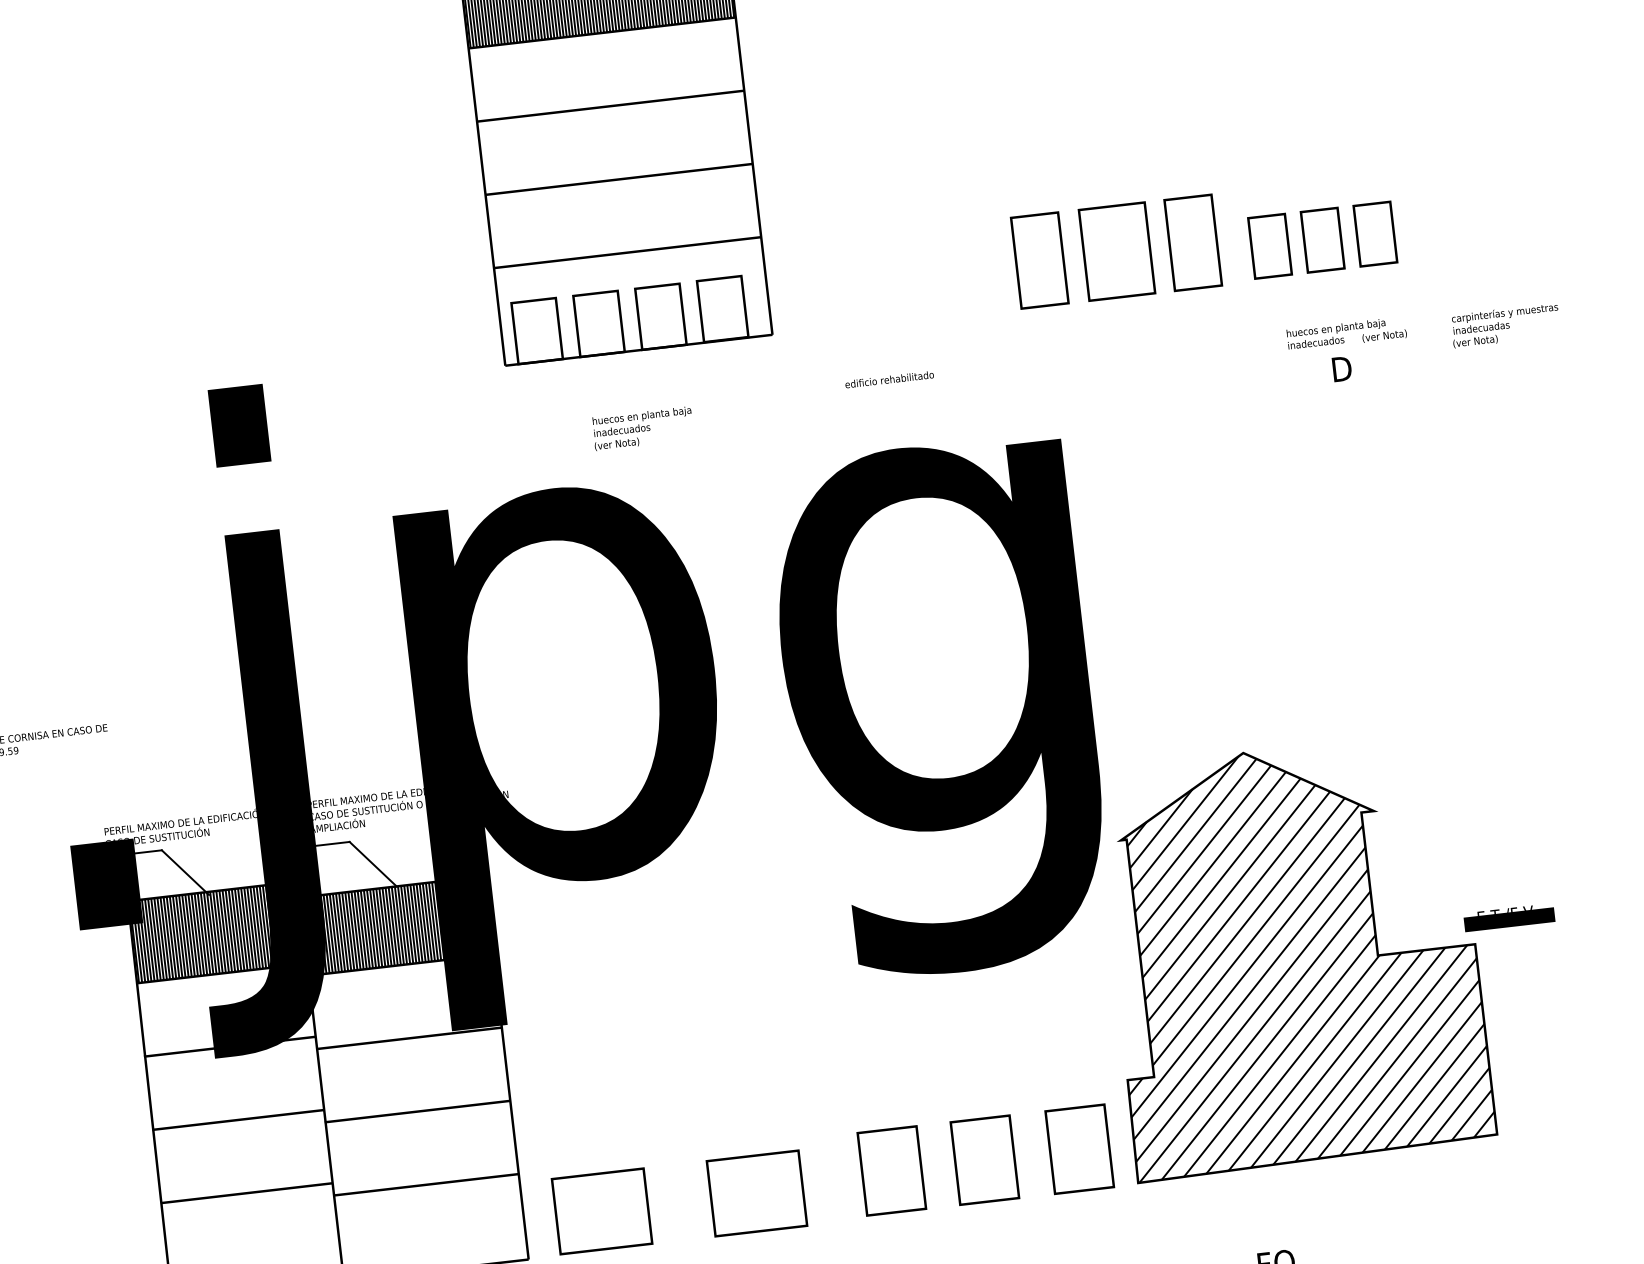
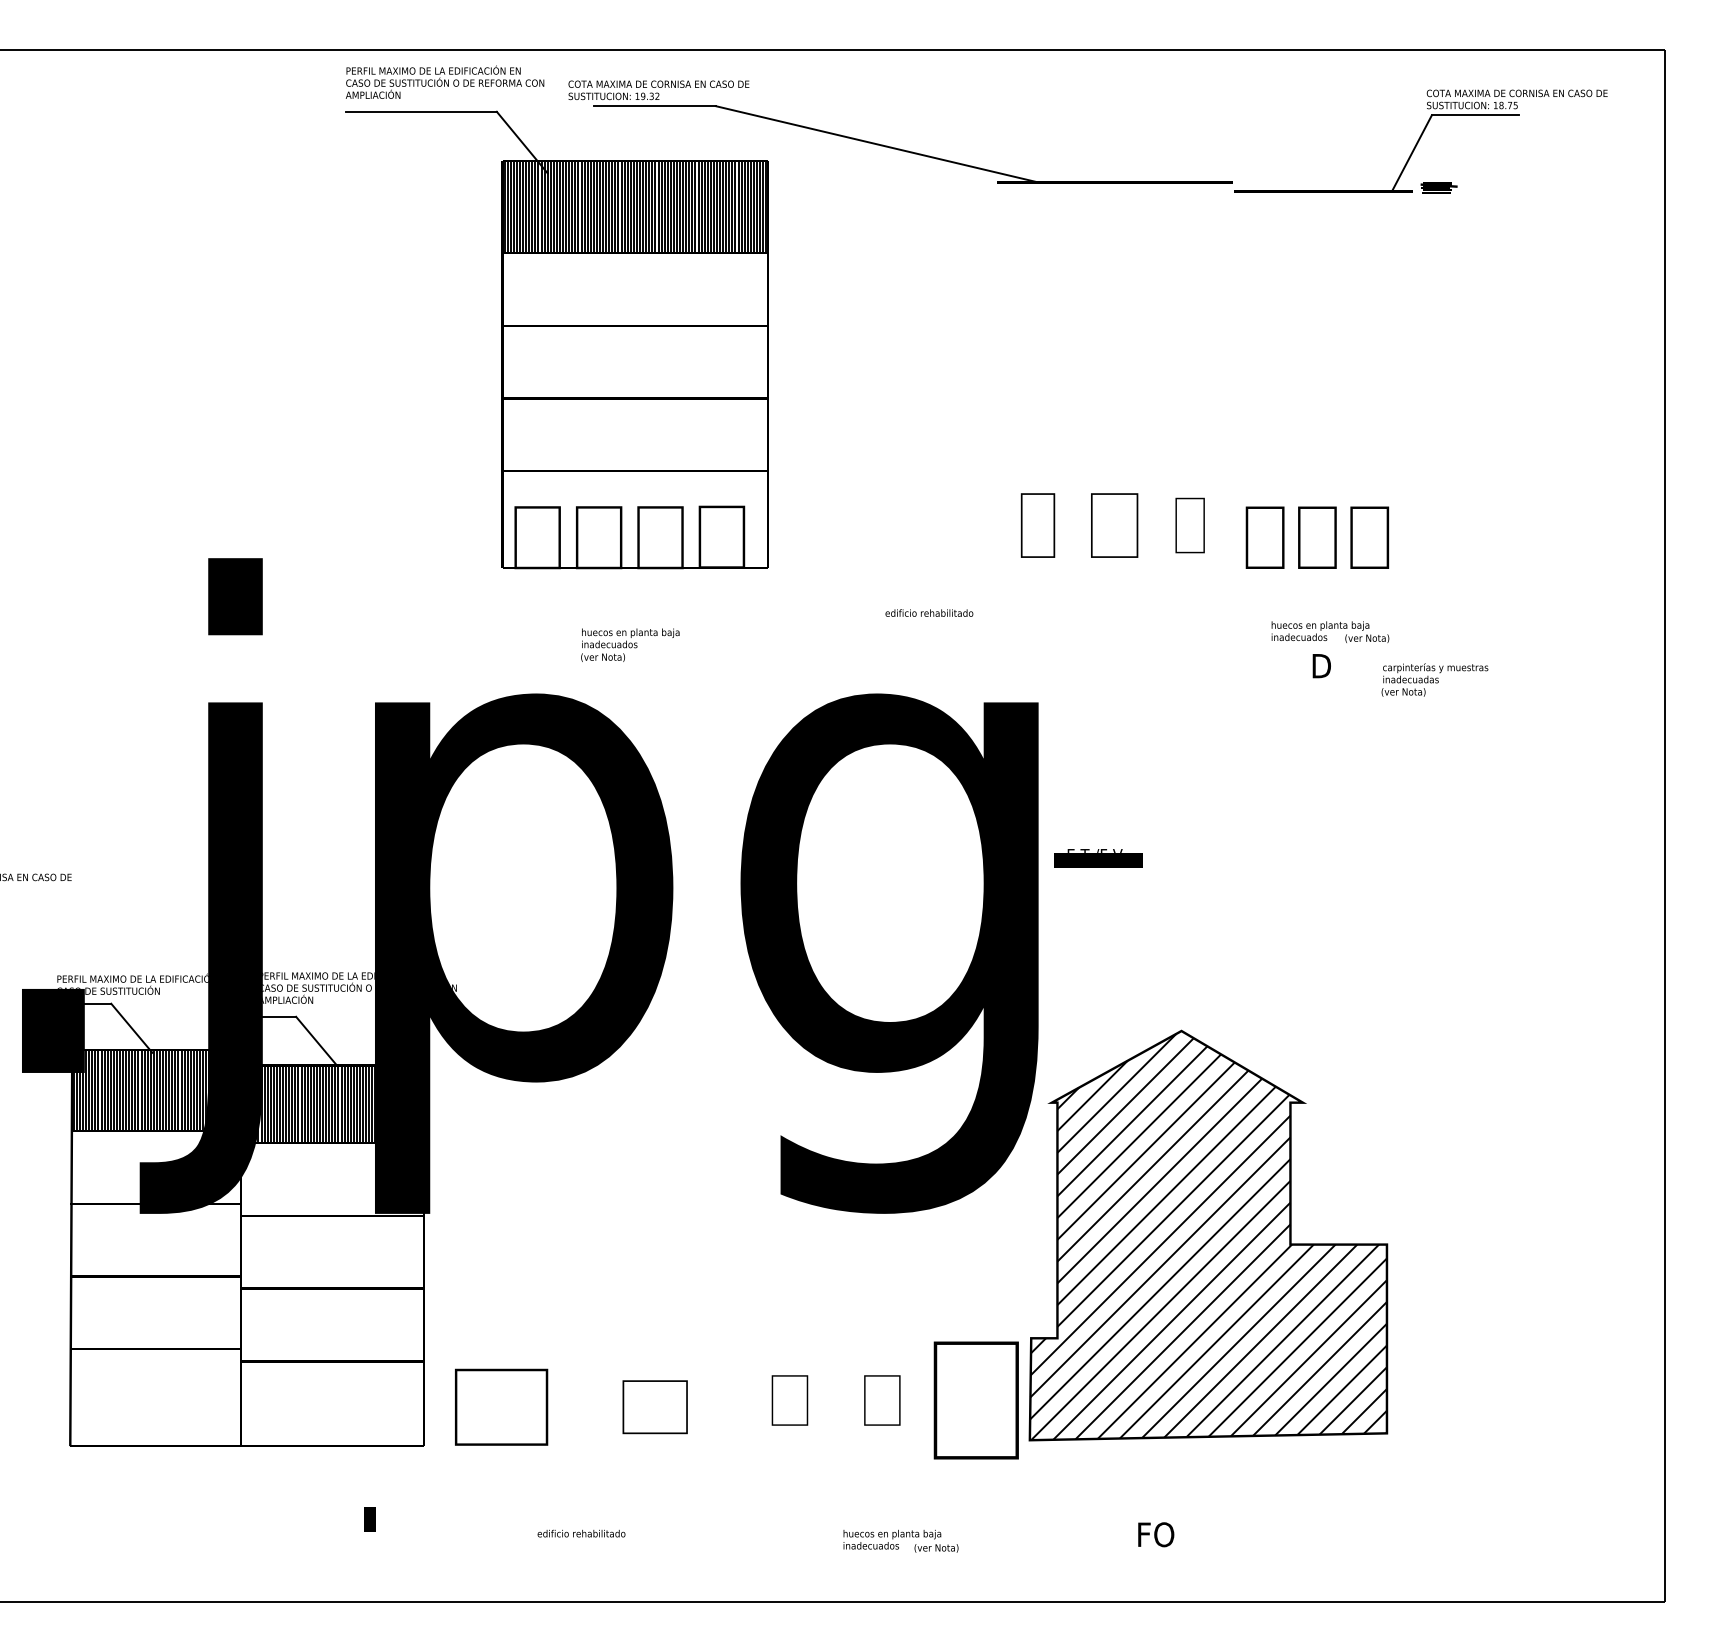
part: (1192, 242) -> (1189, 525), size x0.6
part: (1116, 251) -> (1114, 525), size x0.7
part: (1039, 260) -> (1037, 525), size x0.7
text: (1505, 325) -> (1434, 679), moved
text: (889, 378) -> (929, 612), moved
text: (1509, 917) -> (1098, 858), moved
part: (1079, 1149) -> (976, 1400), size x1.4
part: (985, 1160) -> (882, 1400), size x0.6
part: (891, 1171) -> (789, 1400), size x0.6
part: (756, 1192) -> (654, 1406), size x0.7

